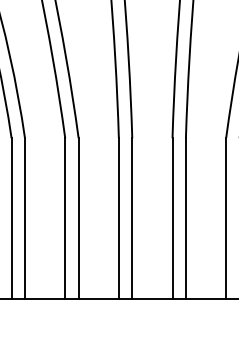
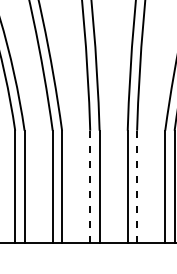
line: (119, 218) -> (90, 186), solid -> dashed
line: (186, 218) -> (137, 186), solid -> dashed

